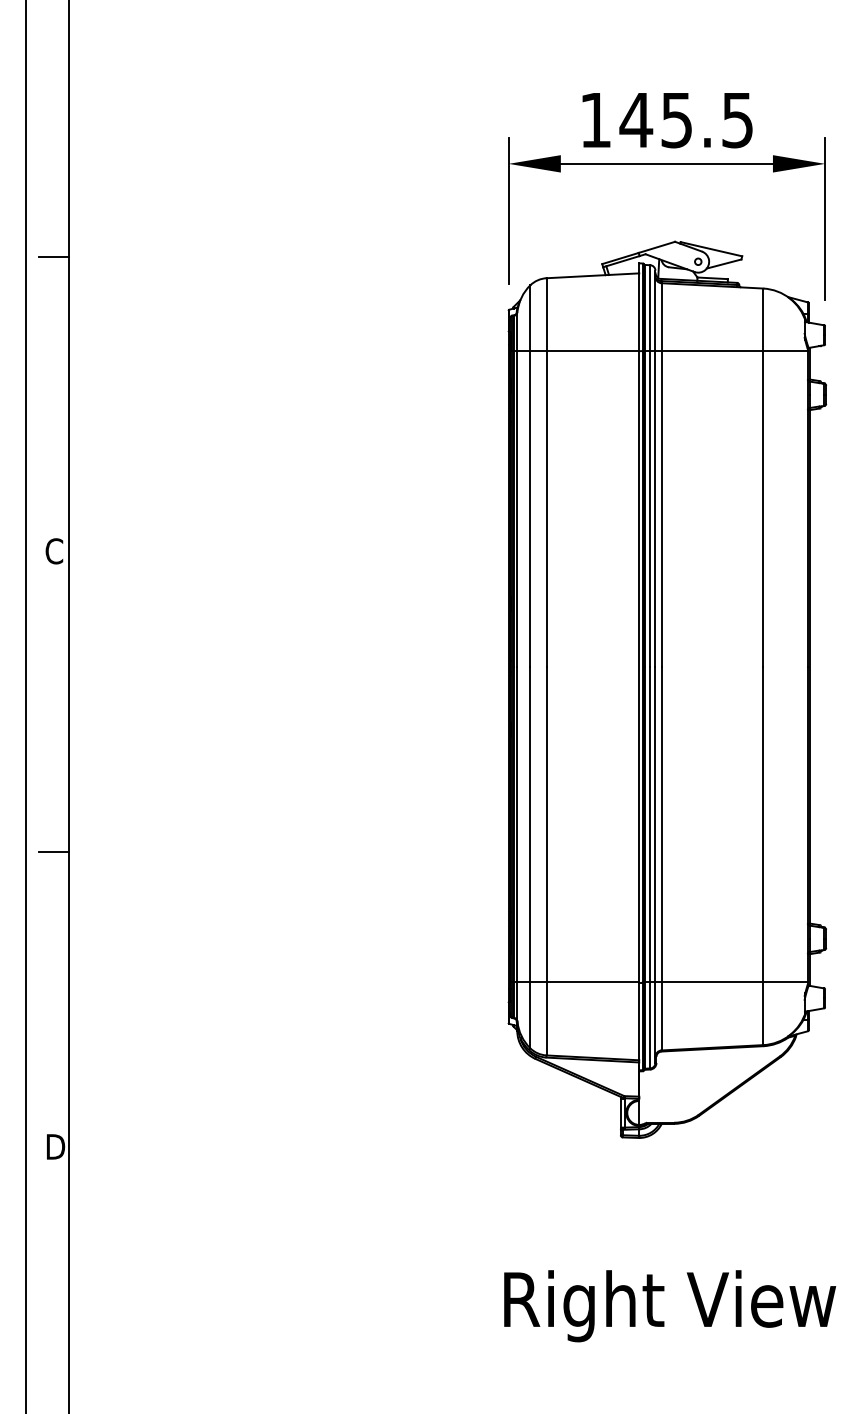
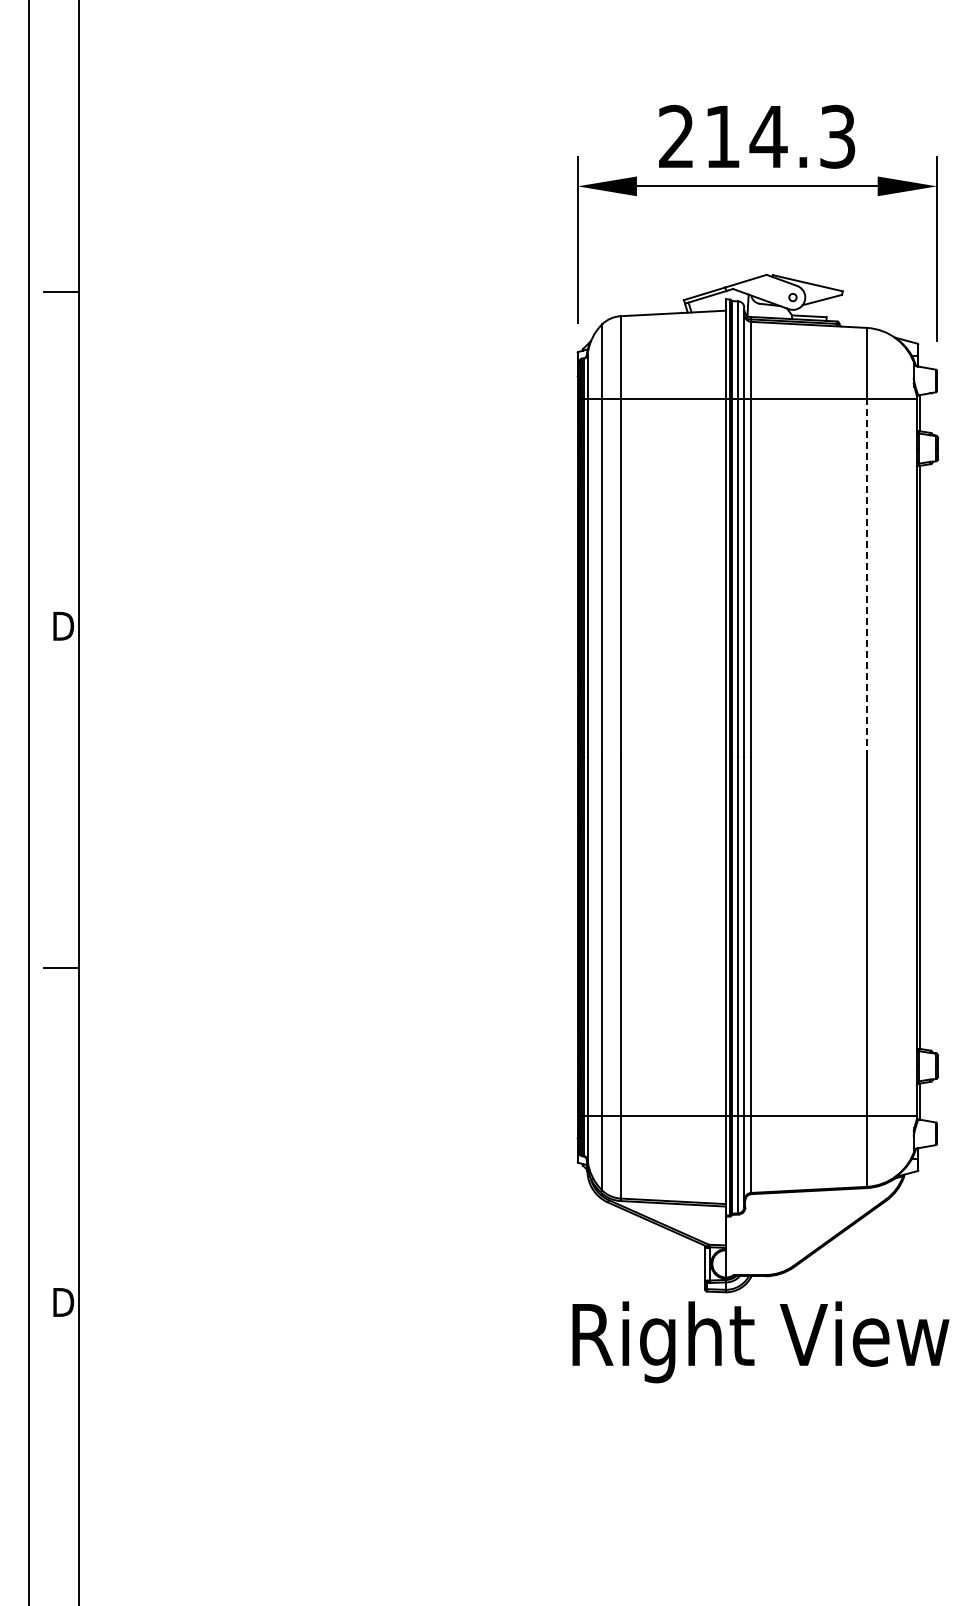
text: (667, 119) -> (757, 136), 145.5 -> 214.3
line: (763, 508) -> (866, 577), solid -> dashed
text: (55, 551) -> (63, 626), C -> D
text: (669, 1306) -> (760, 1342), moved

